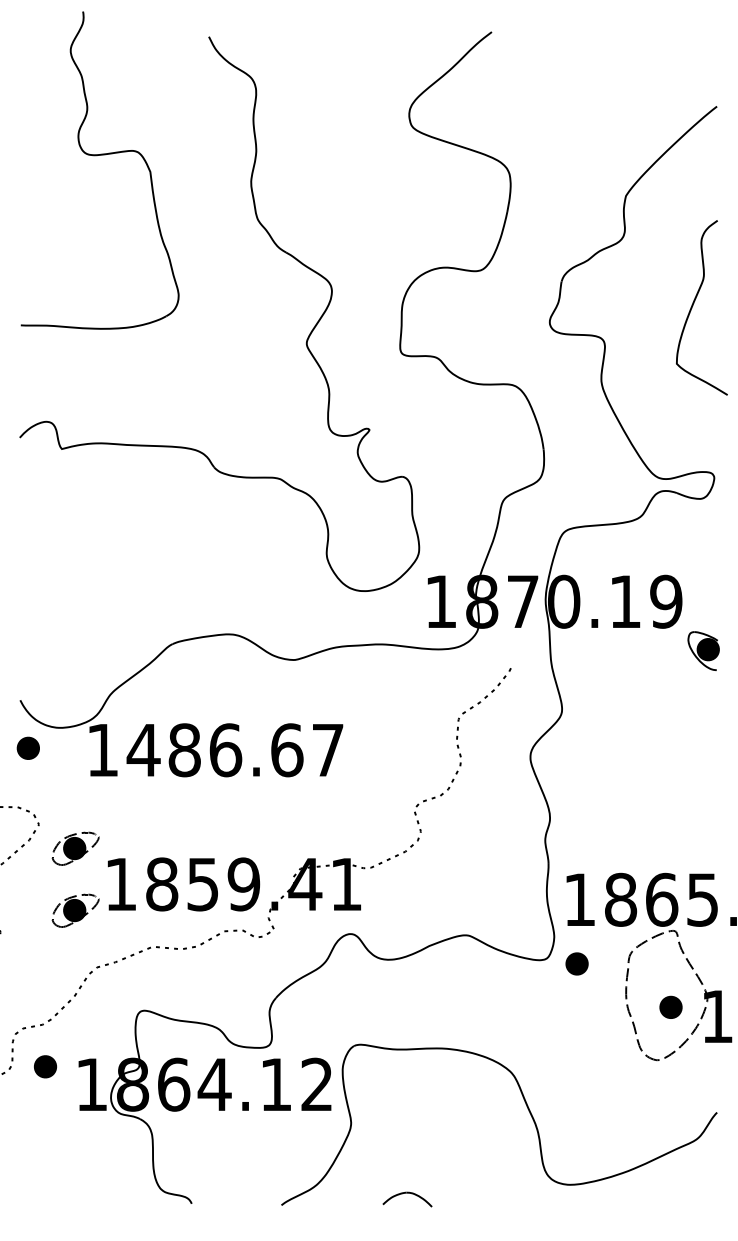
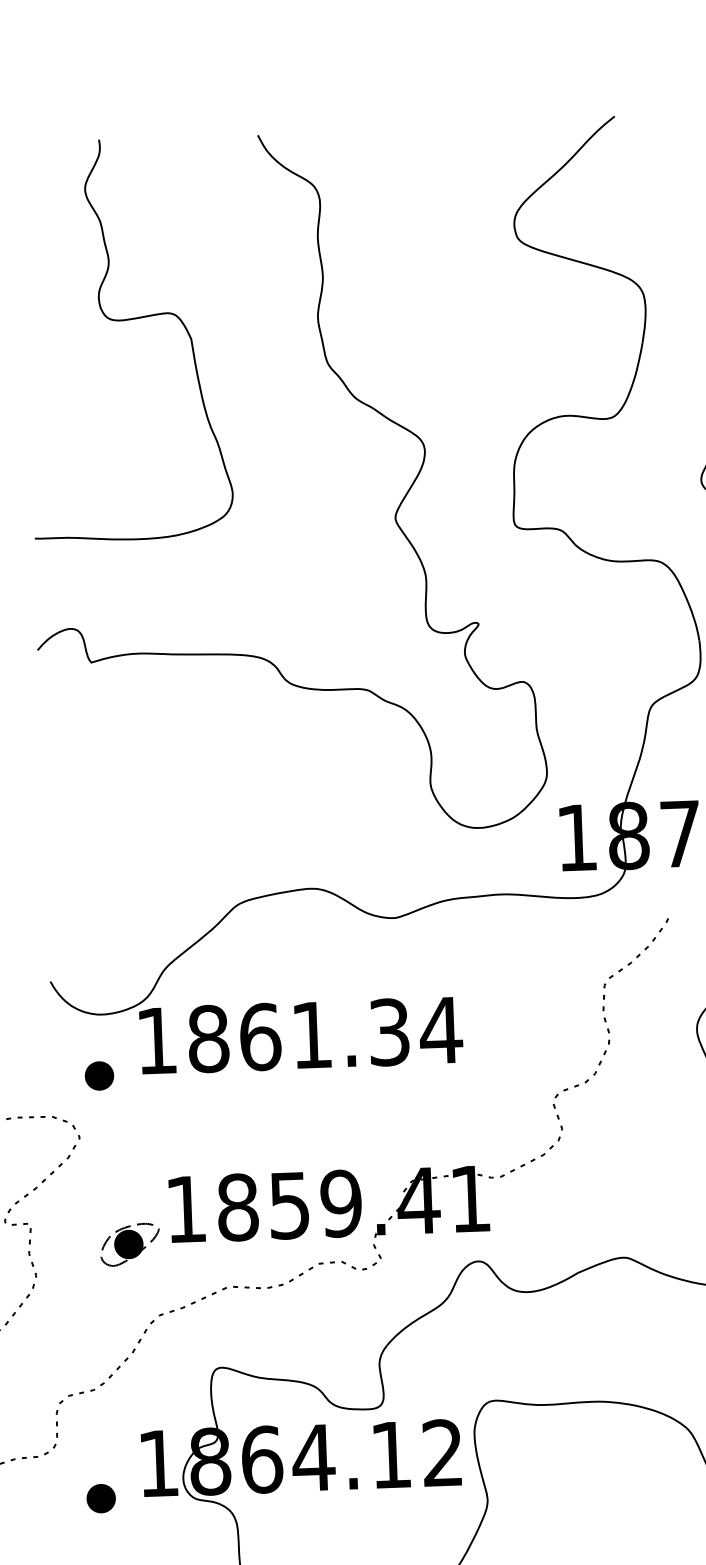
part: (96, 156) -> (122, 321), moved
part: (27, 747) -> (98, 1074), moved
text: (235, 750) -> (324, 1035), 1486.67 -> 1861.34
part: (75, 848) -> (126, 1166), removed
part: (45, 1066) -> (101, 1498), moved

